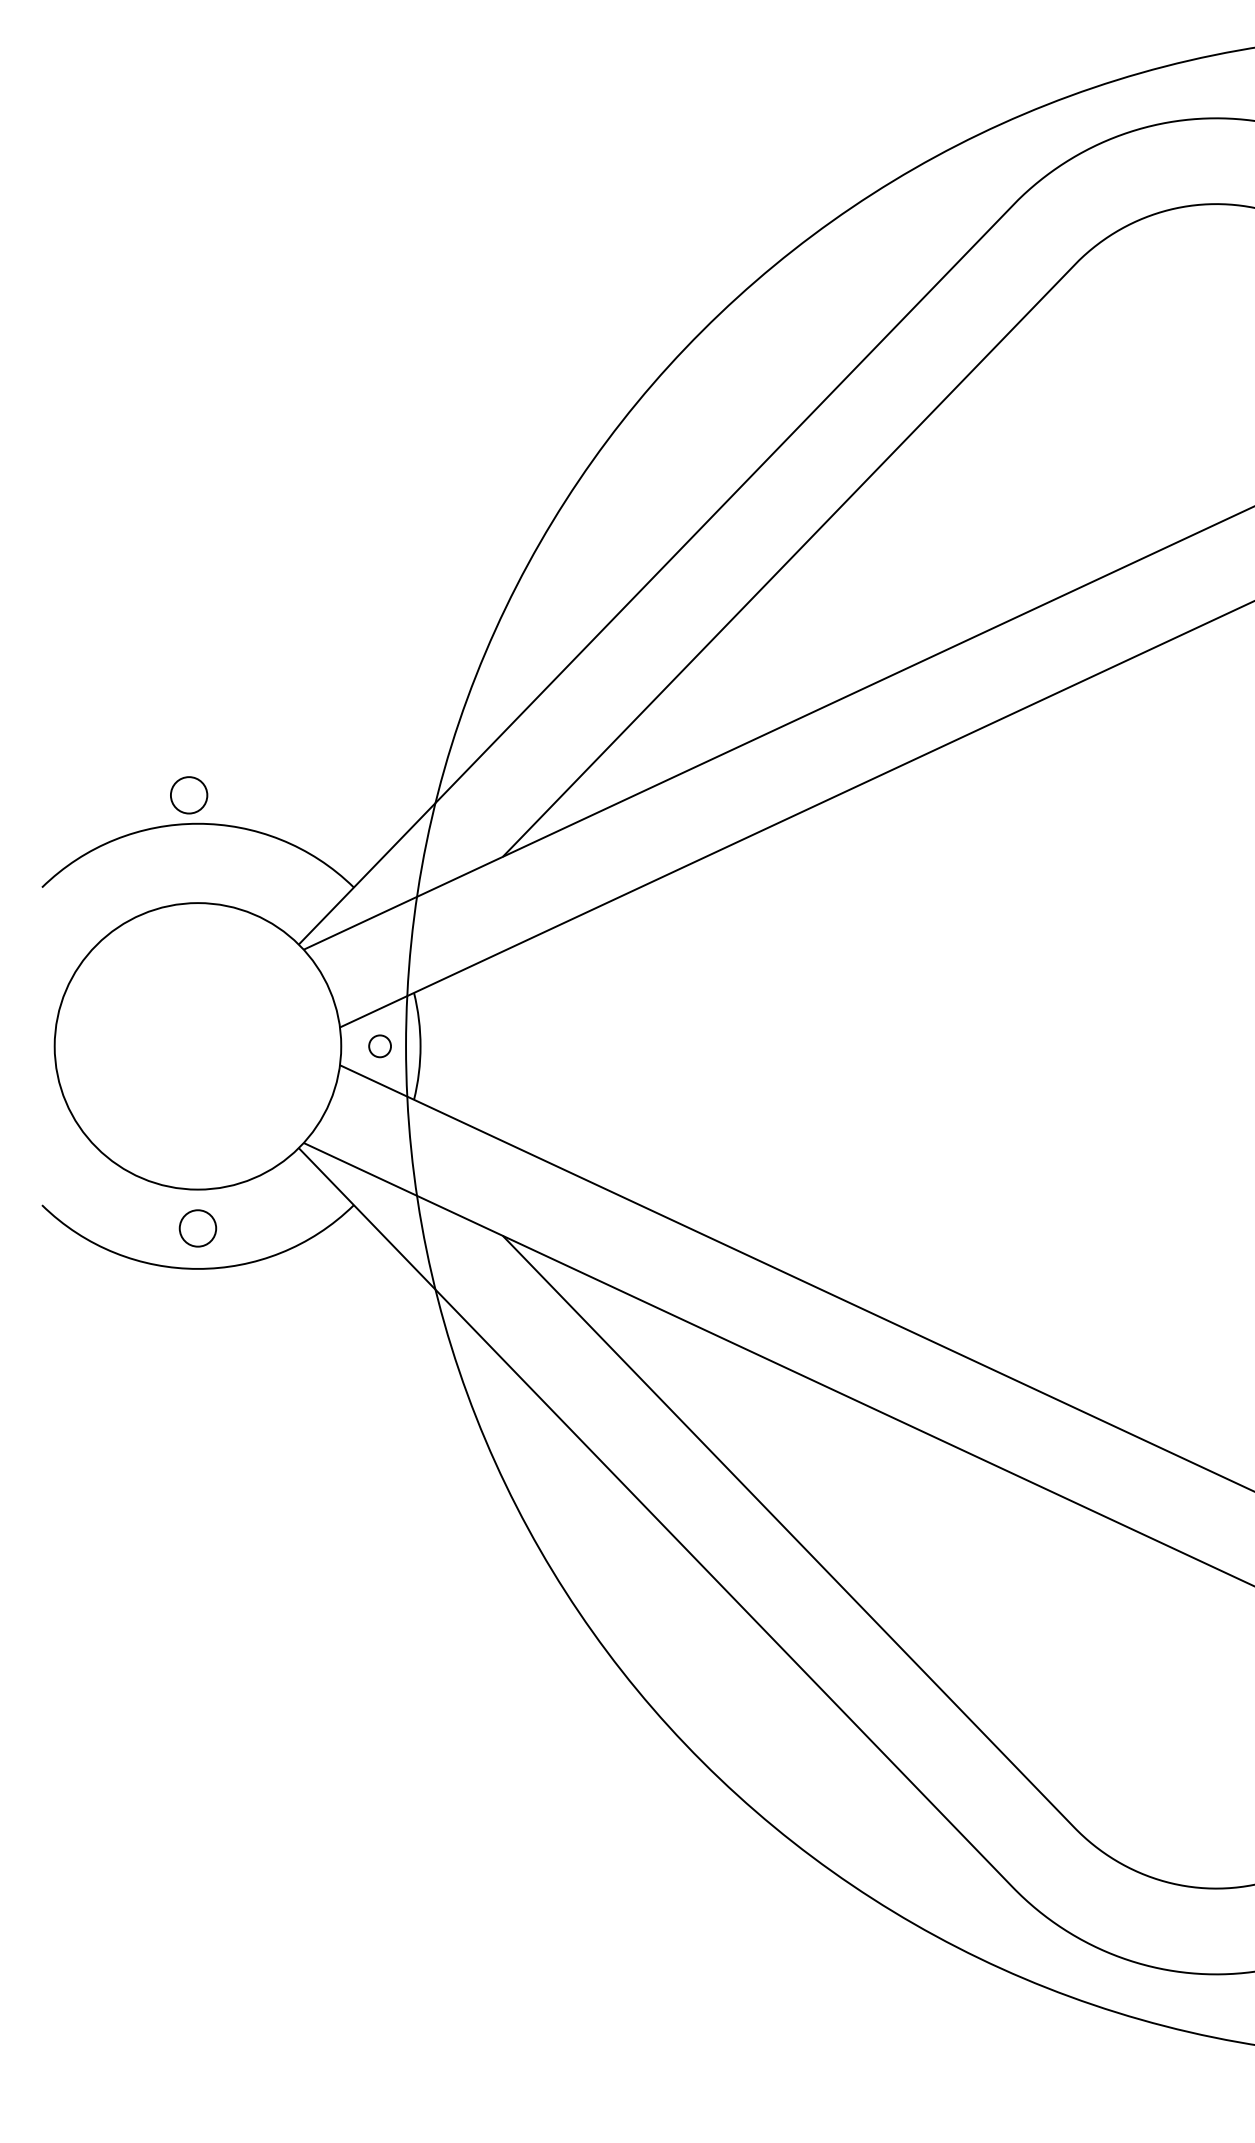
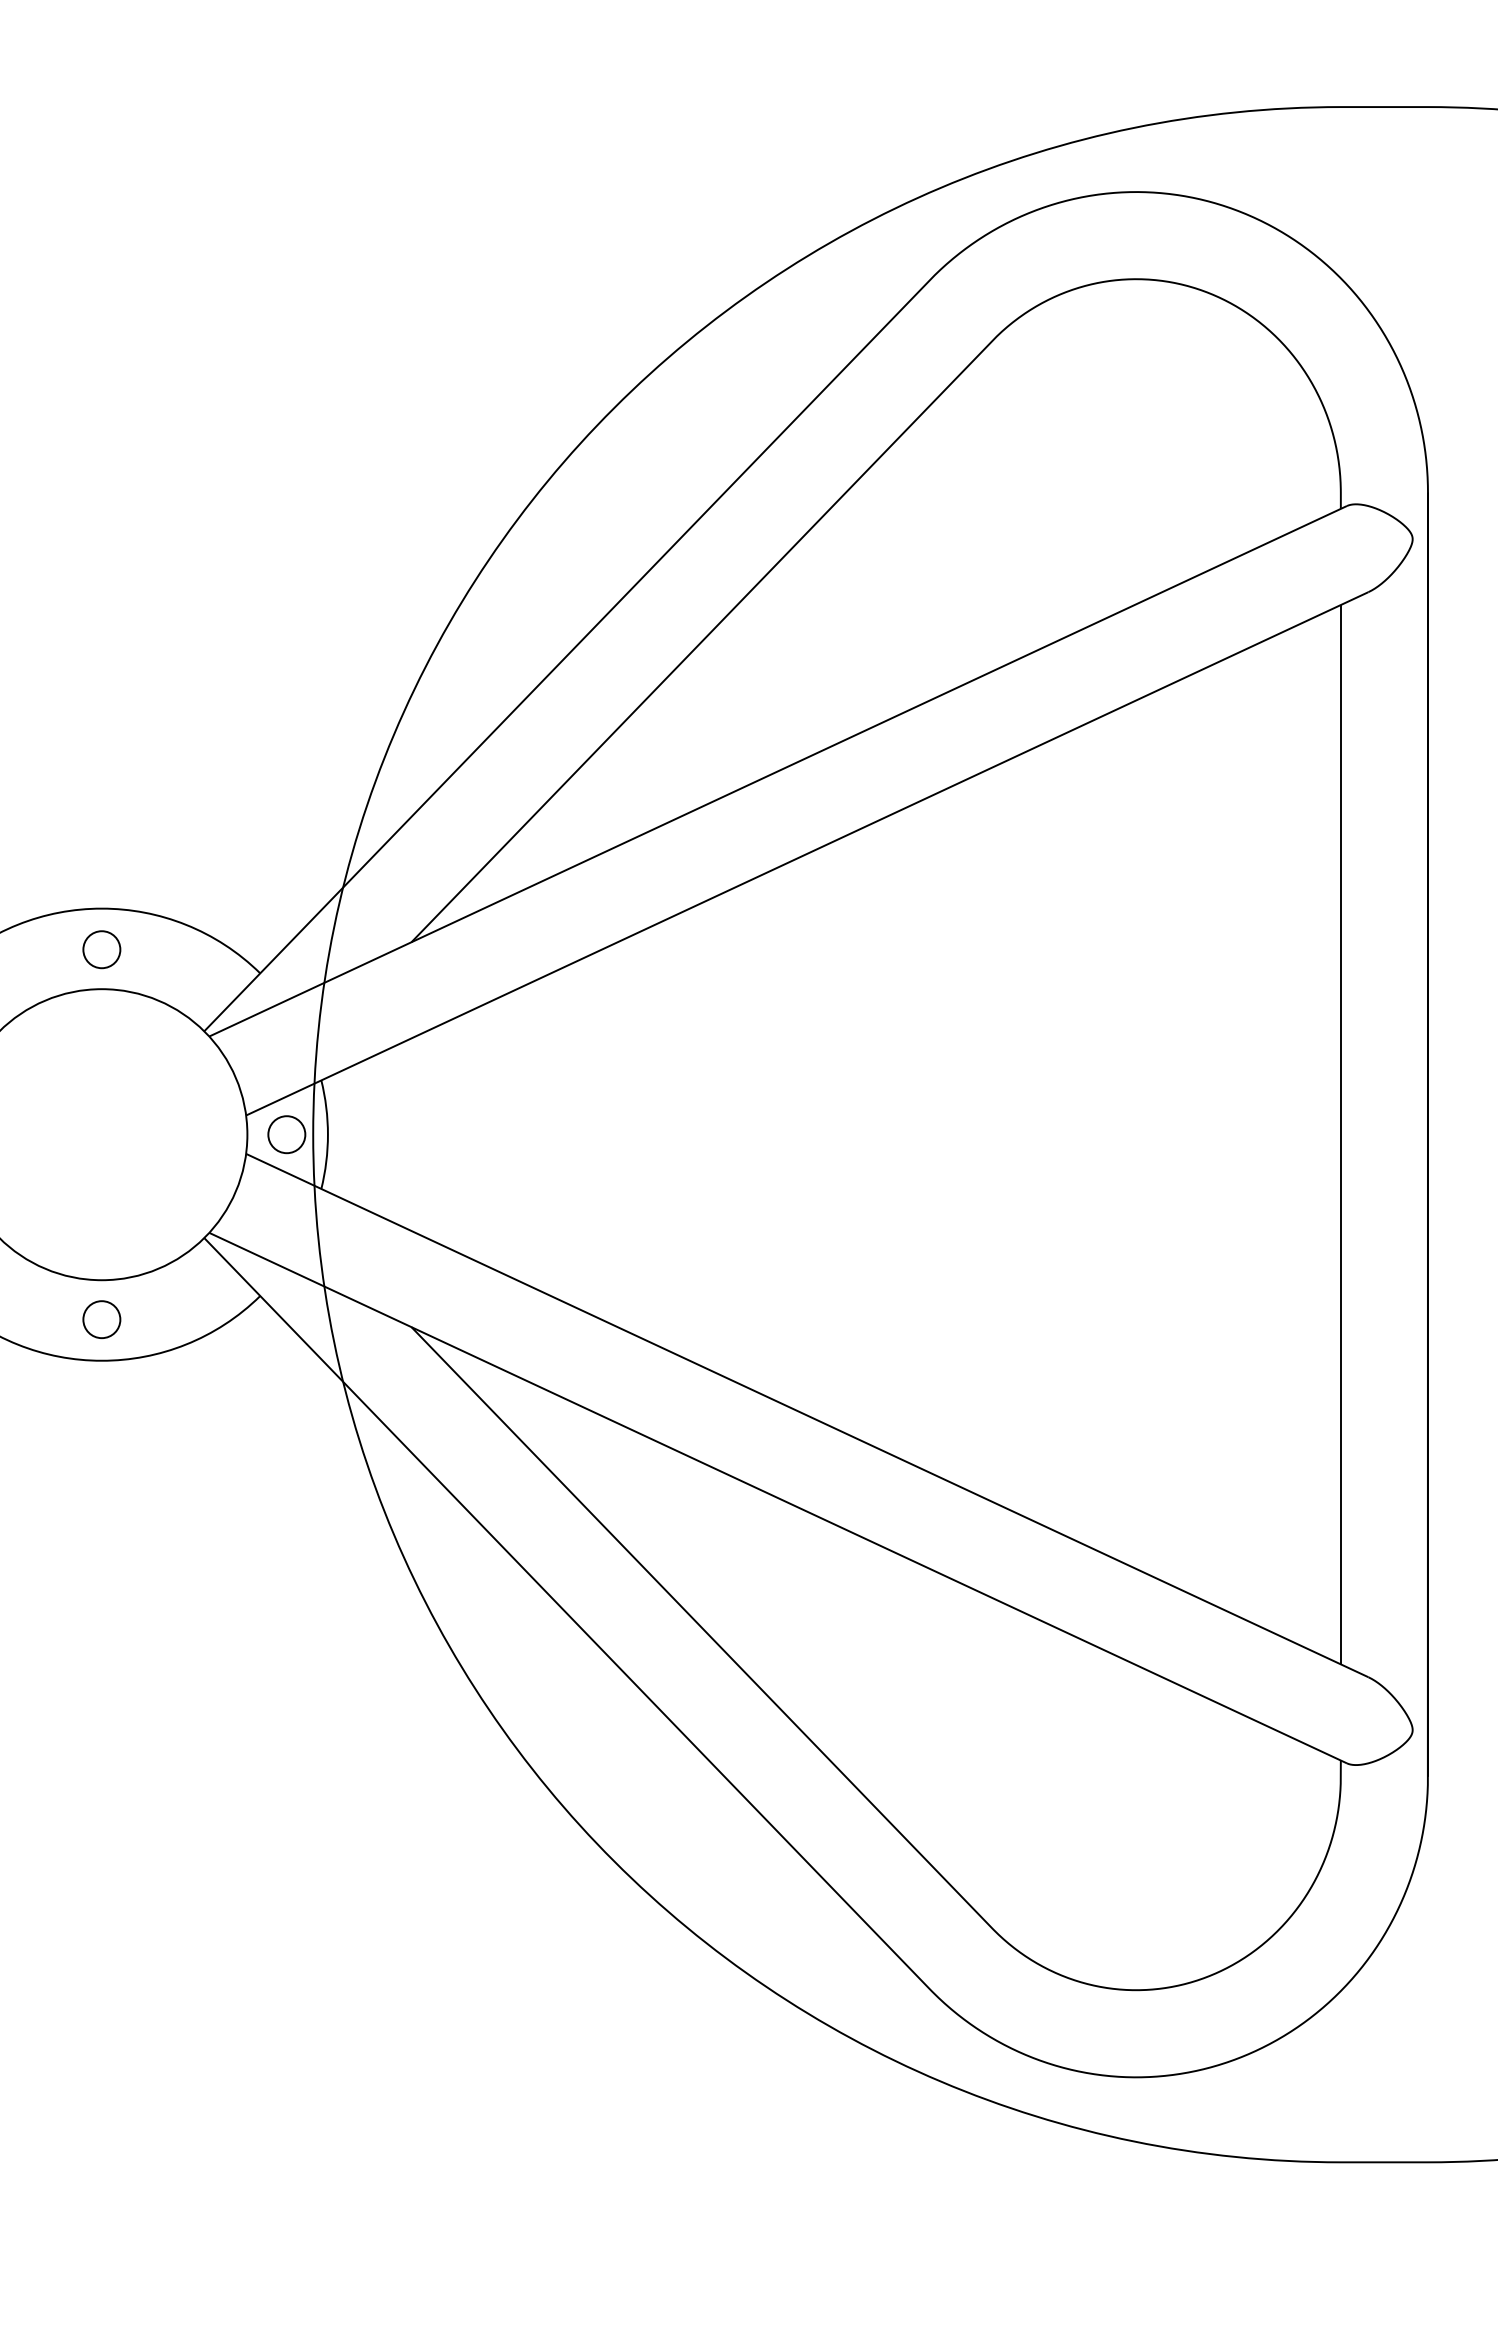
circle: (188, 795) -> (101, 949), moved
circle: (379, 1046) -> (286, 1134), size x1.67

